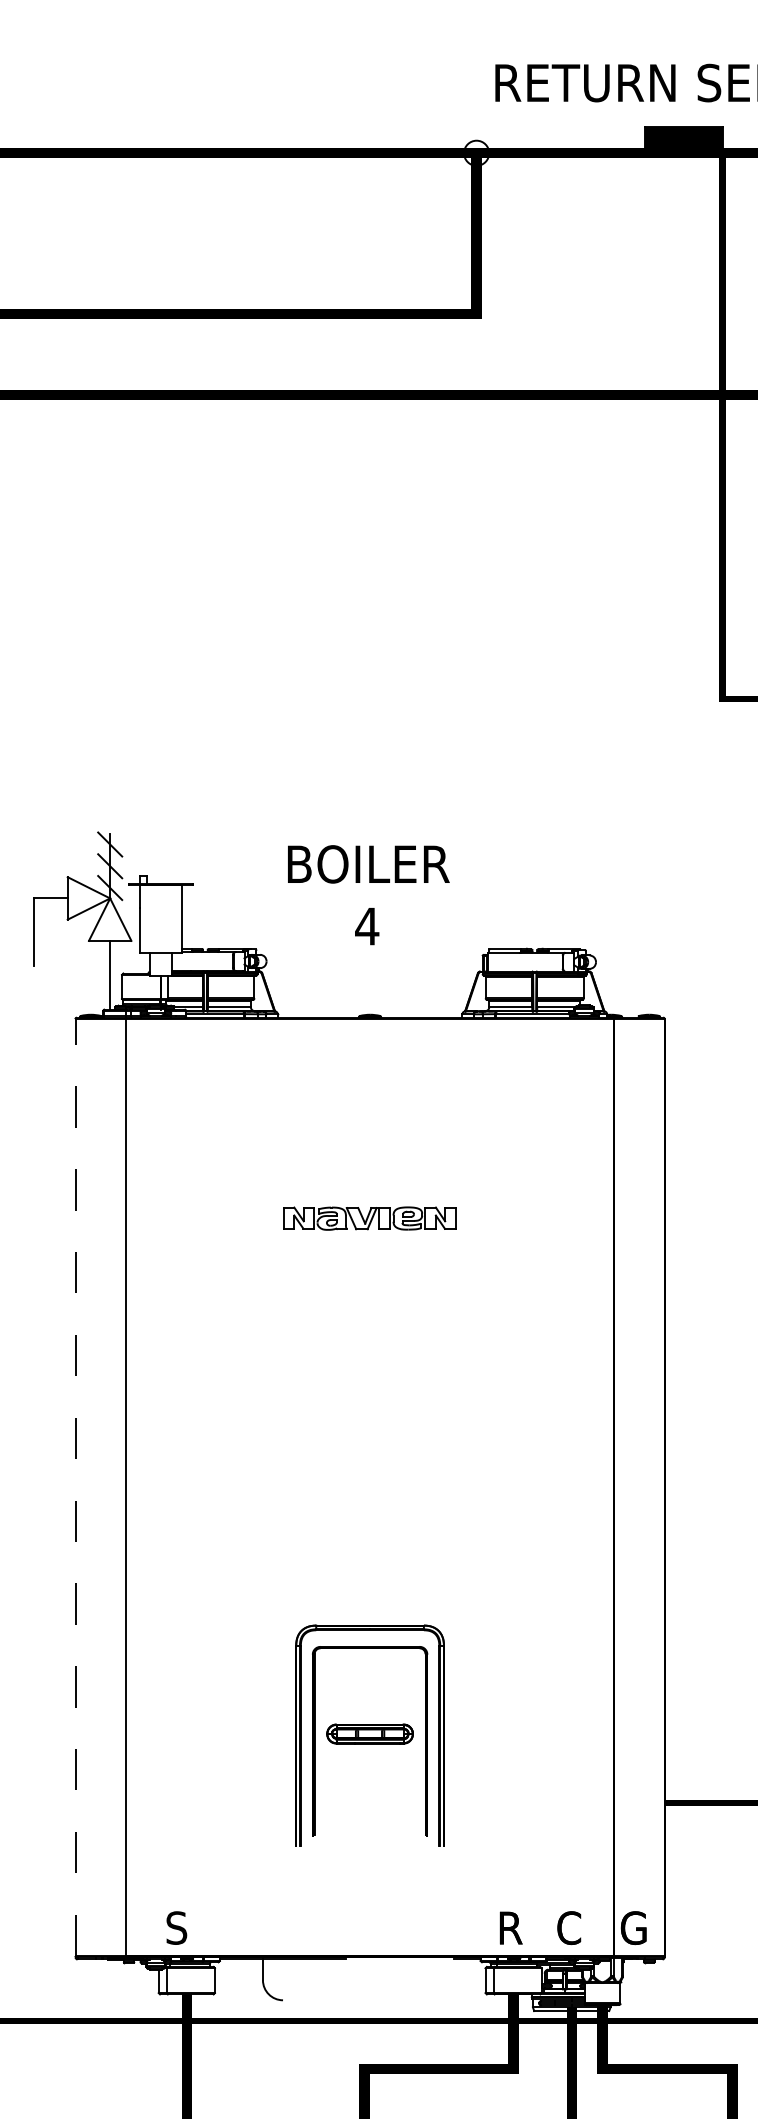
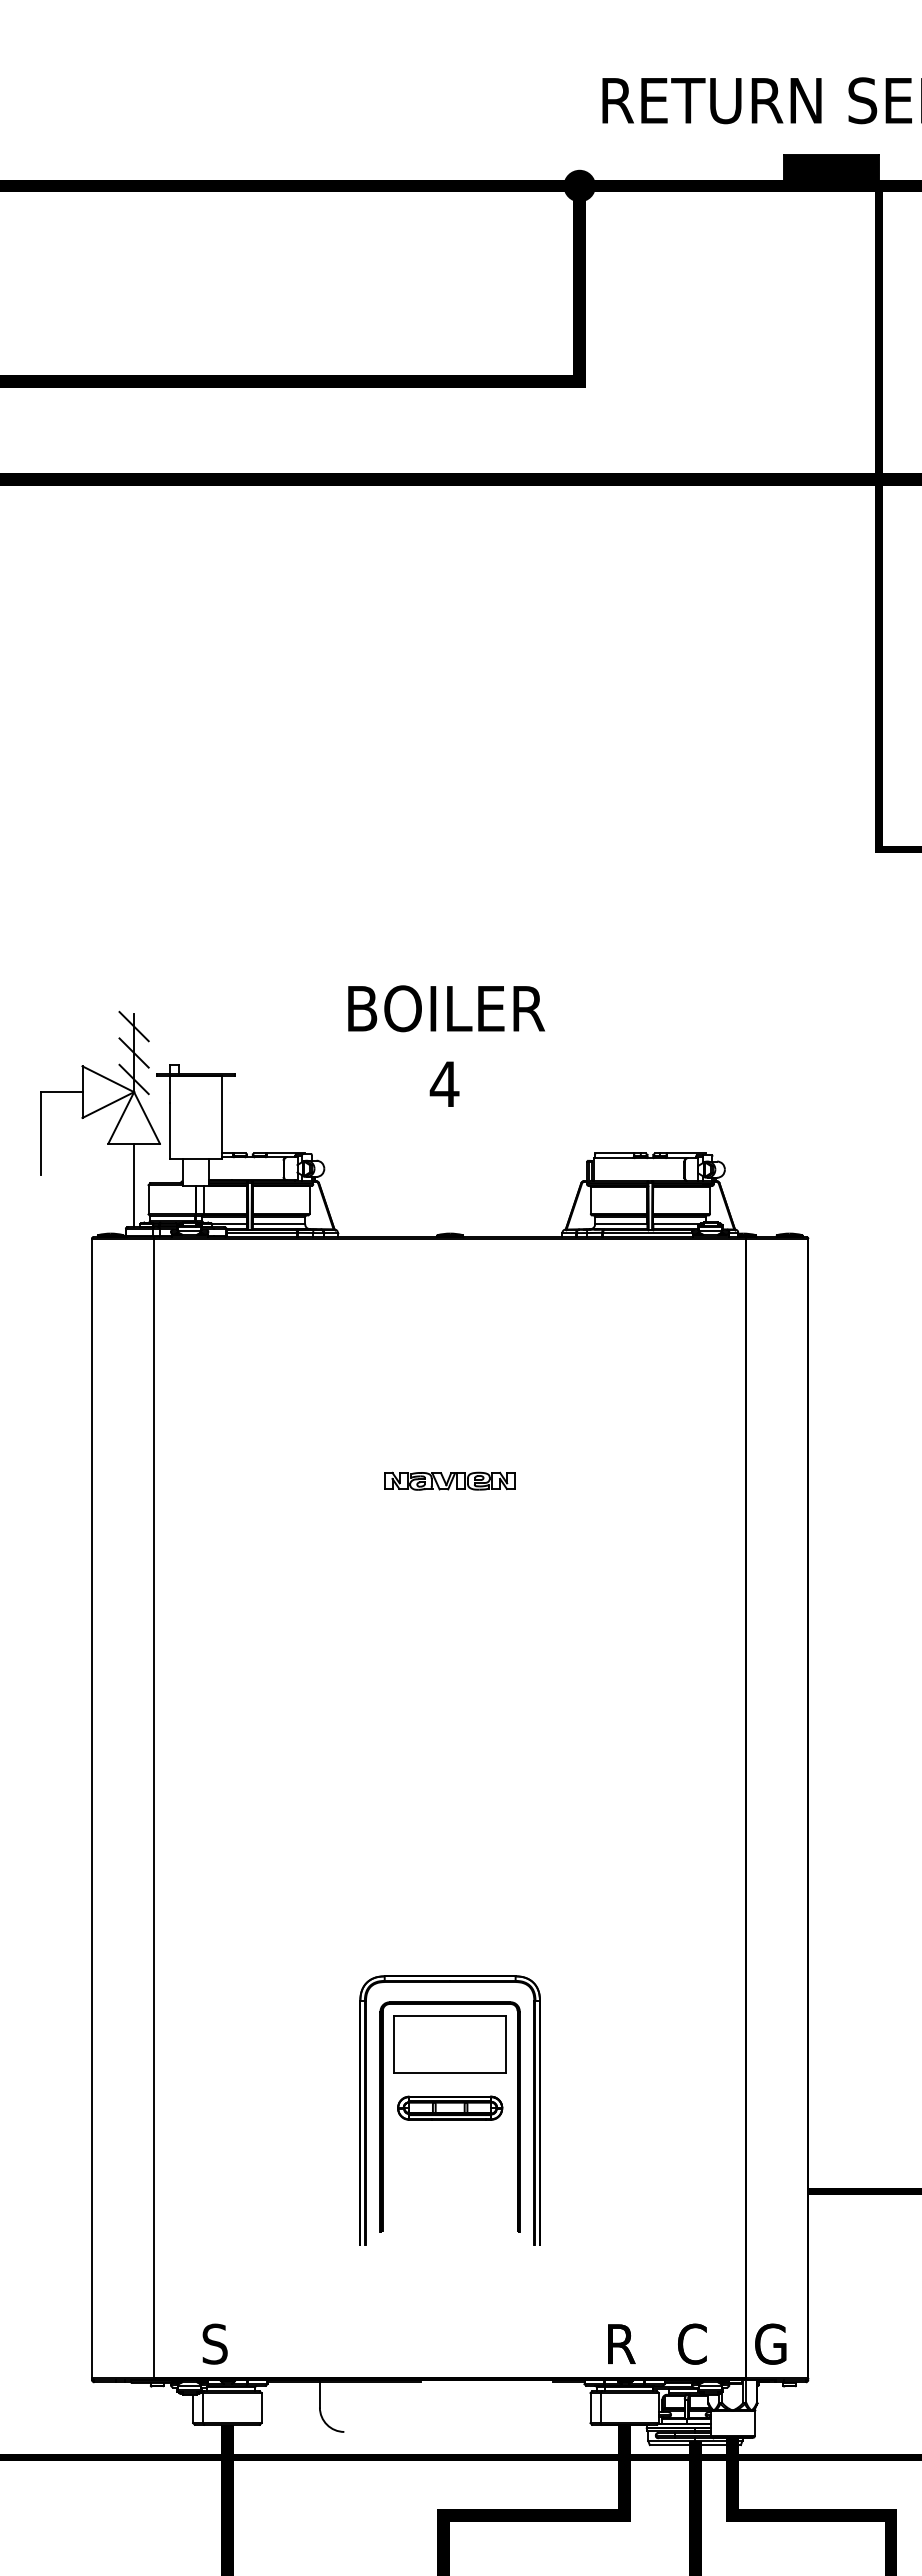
fill: (476, 152) -> (579, 185), added
text: (368, 894) -> (446, 1045), moved
part: (369, 1217) -> (449, 1480), size x0.62
line: (75, 1487) -> (92, 1808), dashed -> solid
part: (369, 1681) -> (449, 2044), added

